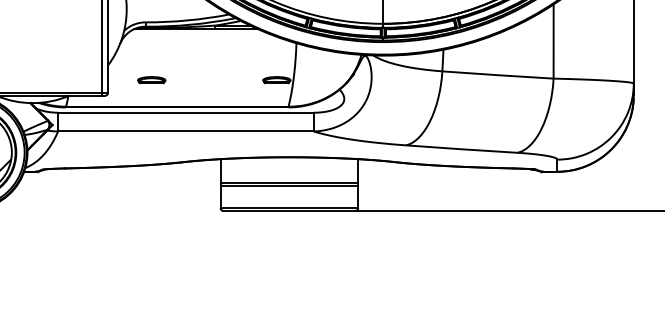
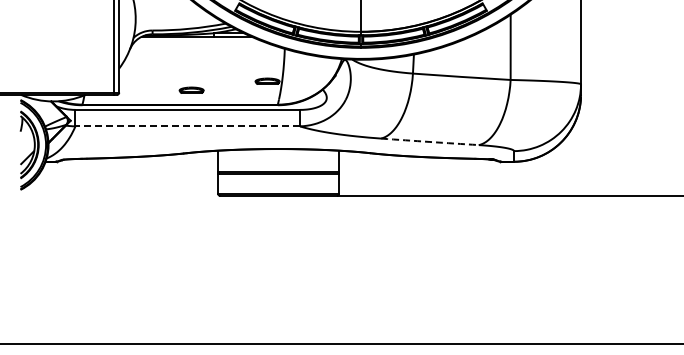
part: (151, 79) -> (191, 89), moved
line: (185, 131) -> (187, 126), solid -> dashed
arc: (461, 148) -> (429, 141), solid -> dashed

